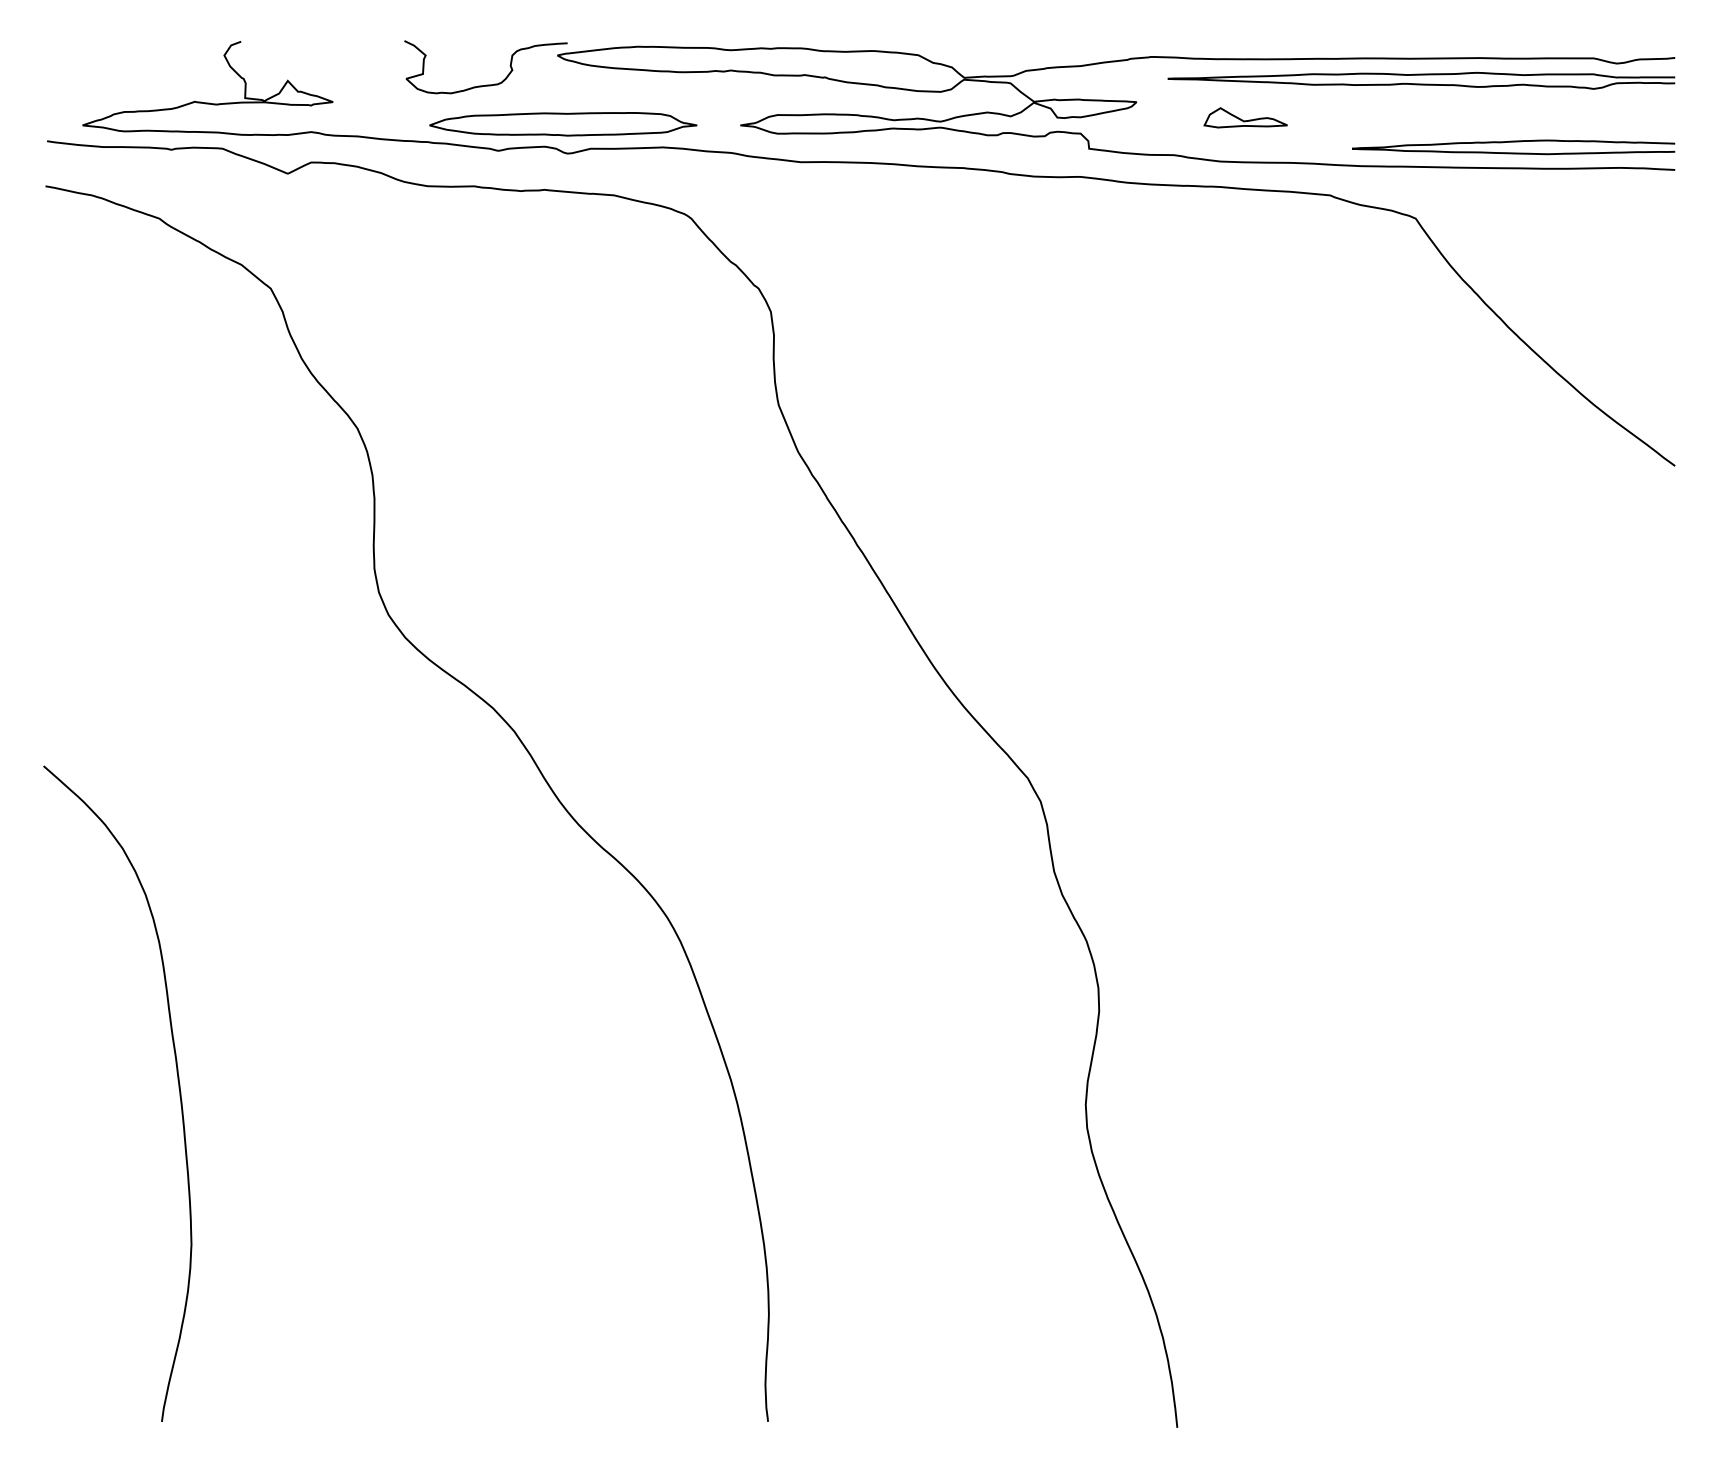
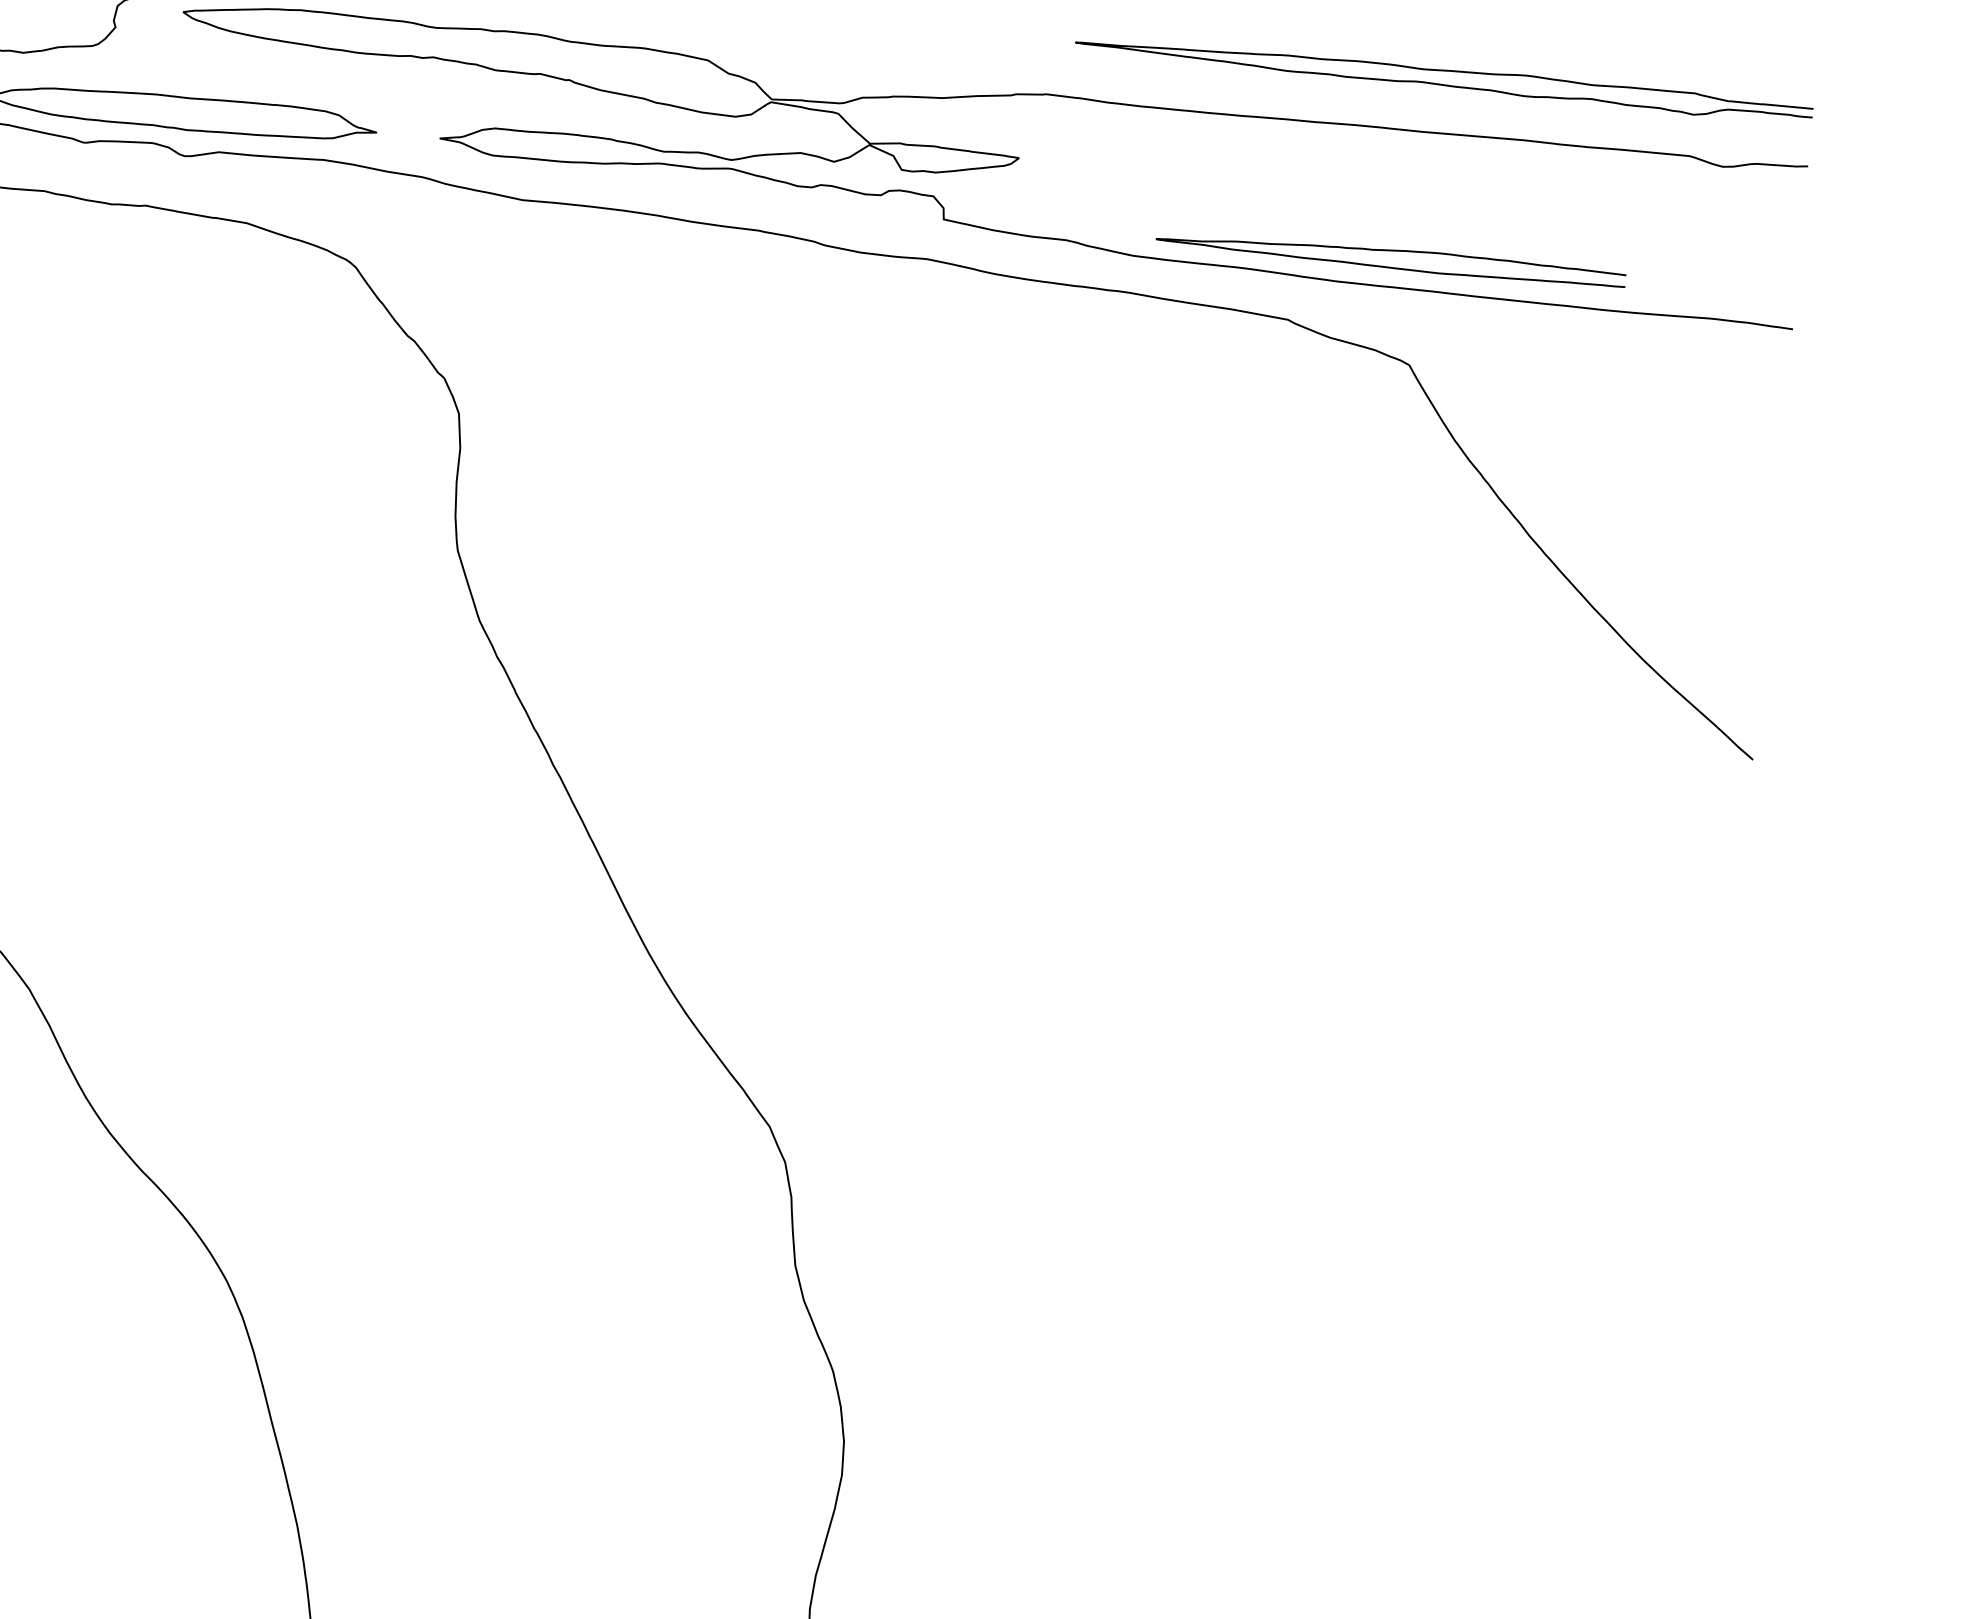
curve: (1421, 83) -> (1443, 83), moved
part: (1245, 117) -> (1175, 195), removed
curve: (1513, 142) -> (1391, 251), moved

